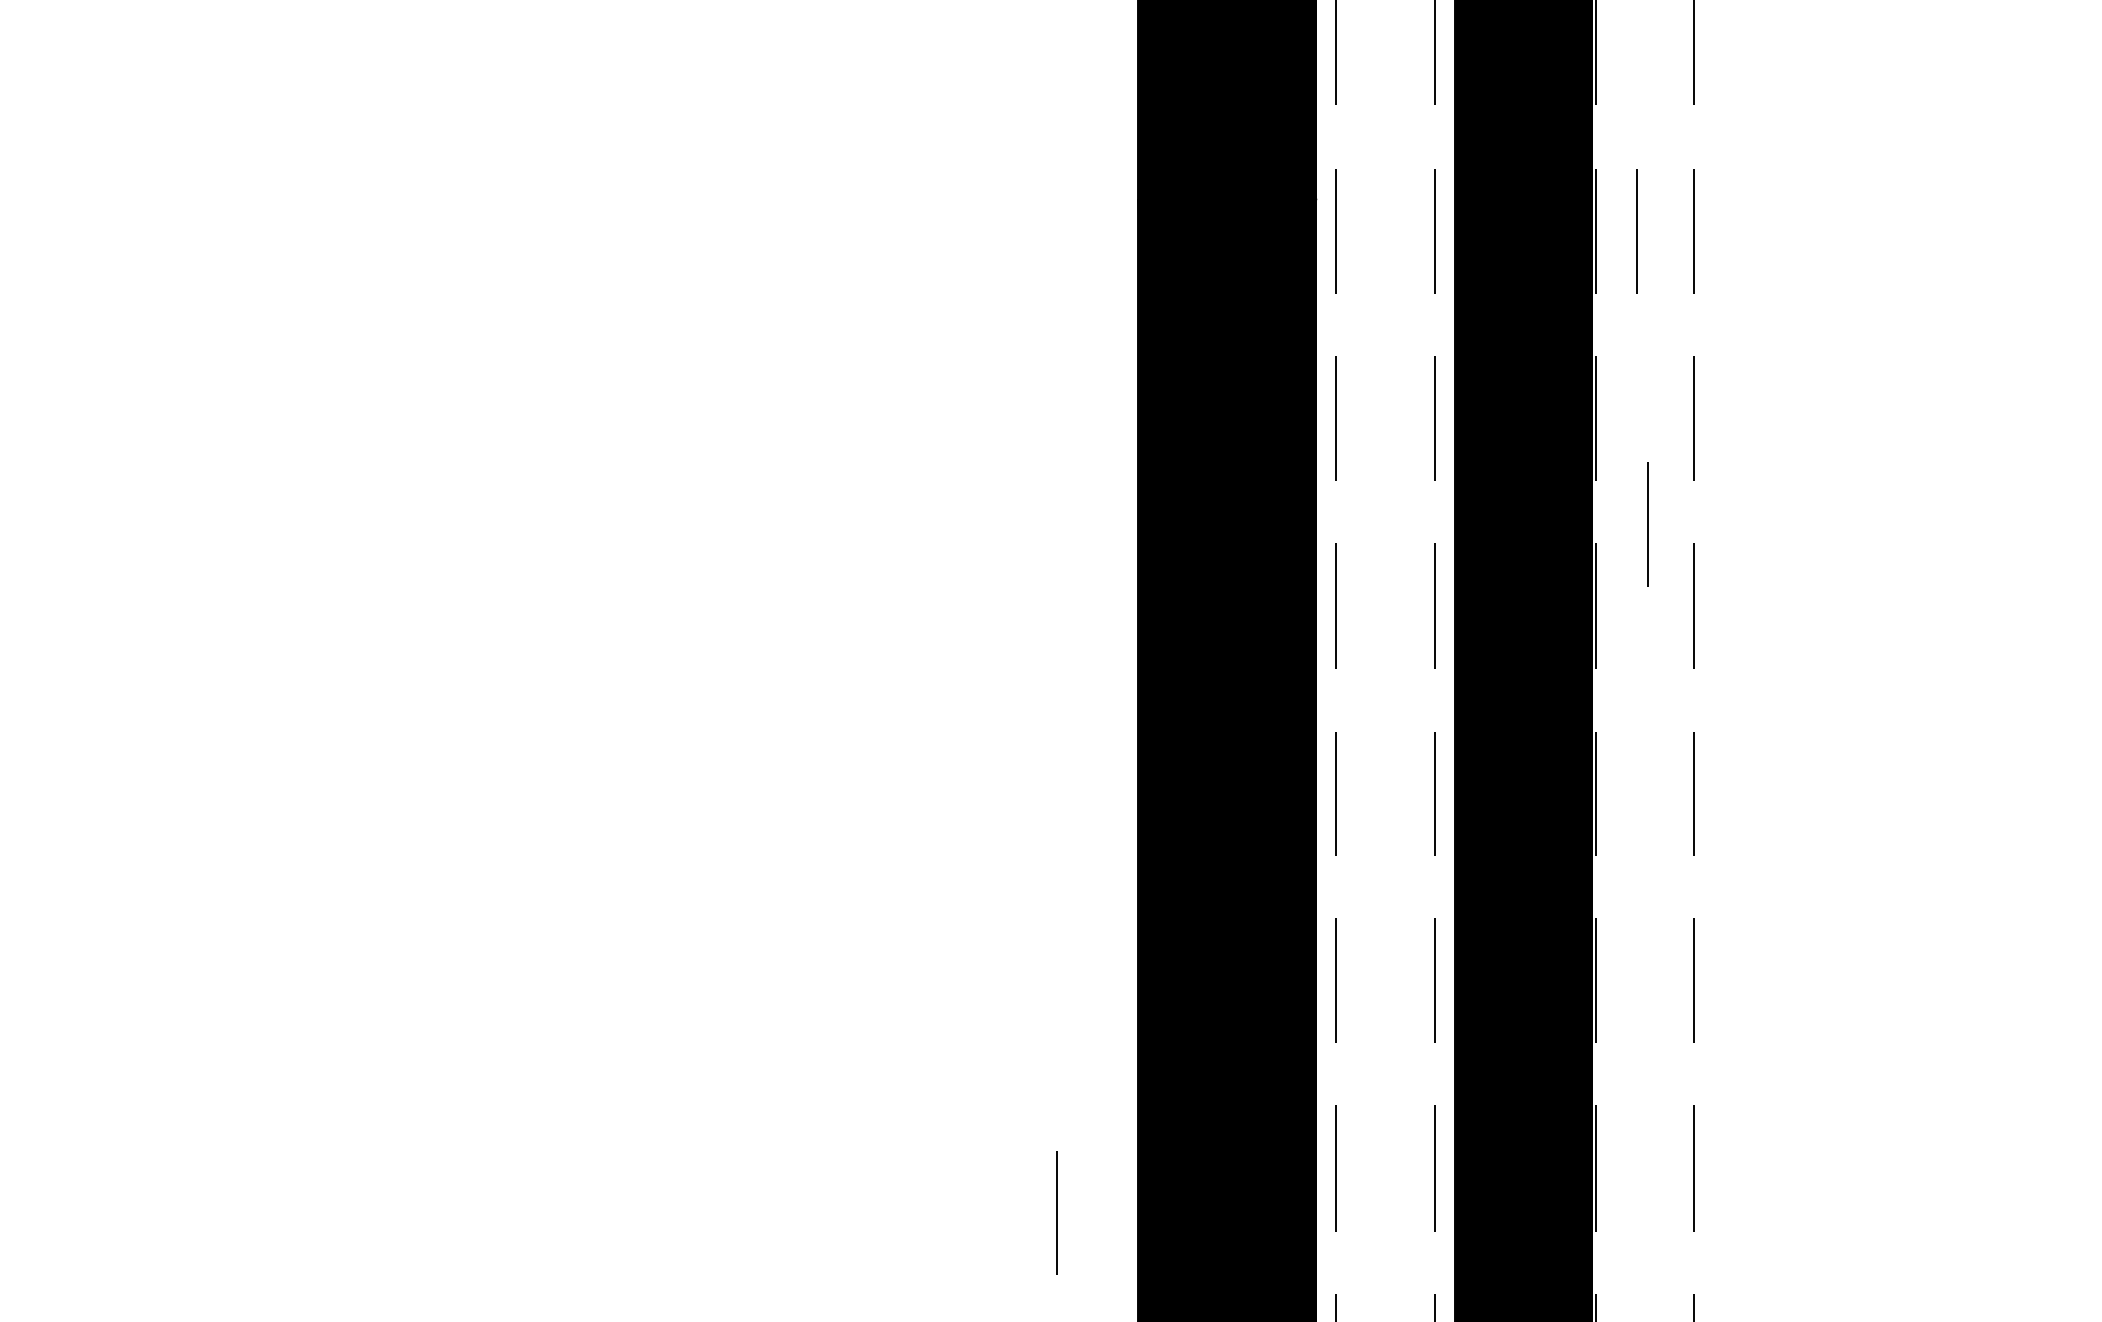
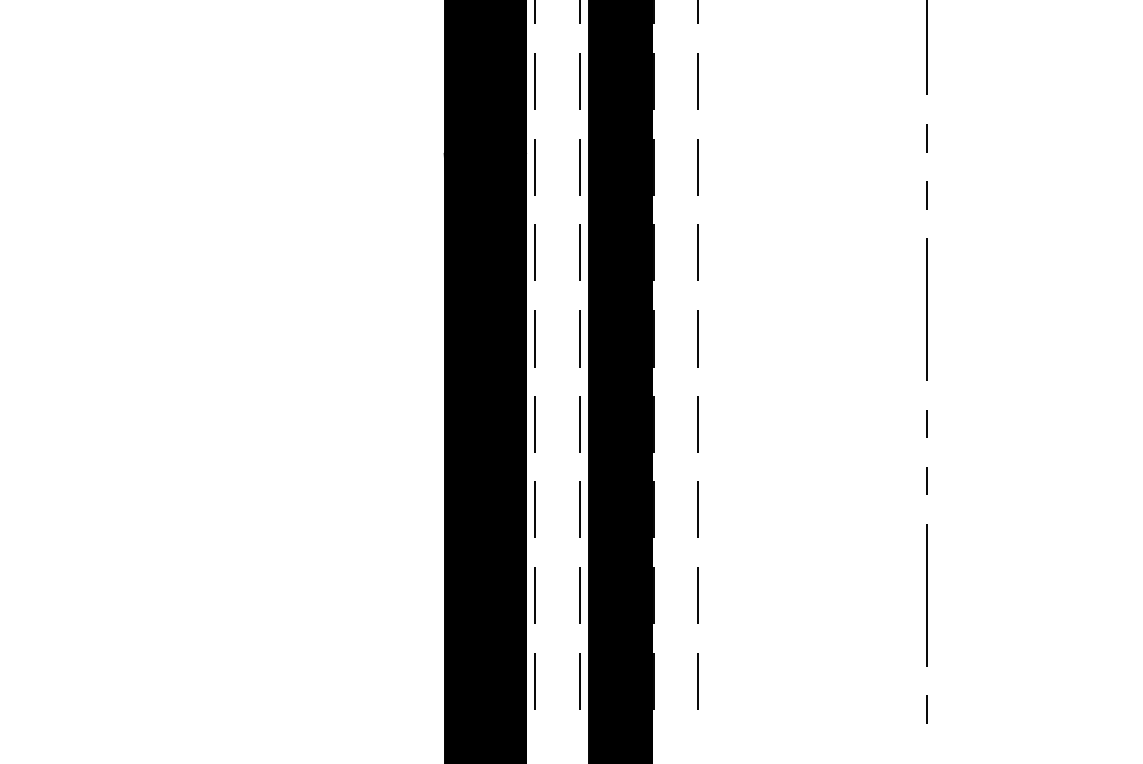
line: (1634, 231) -> (671, 167), removed
line: (1645, 524) -> (676, 301), removed
line: (1054, 1212) -> (406, 615), removed

